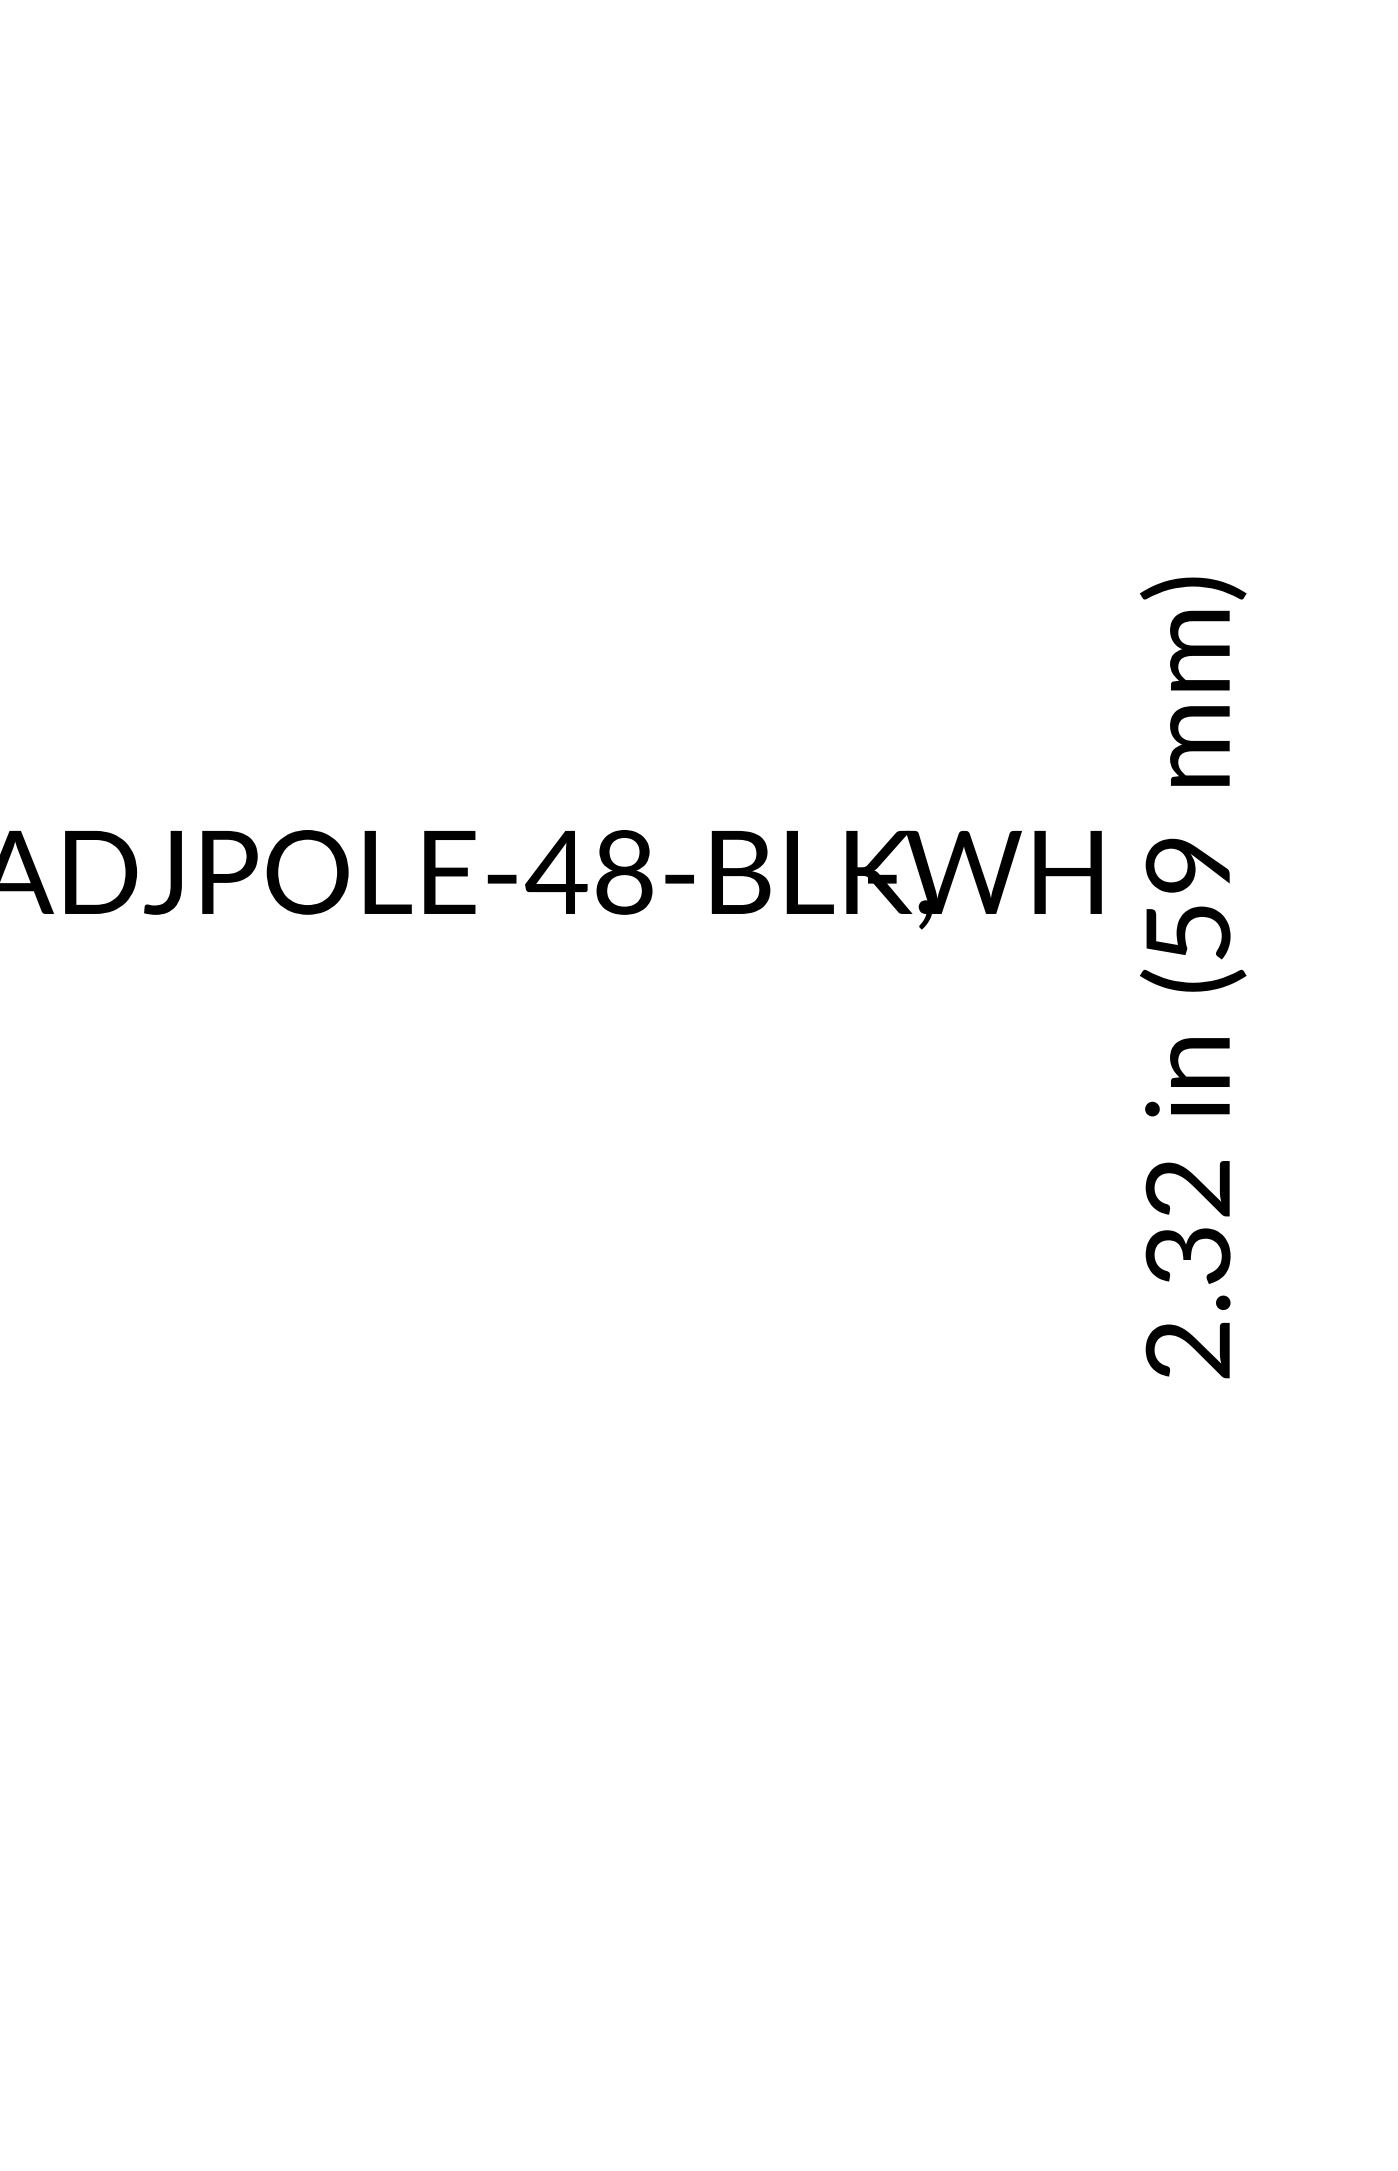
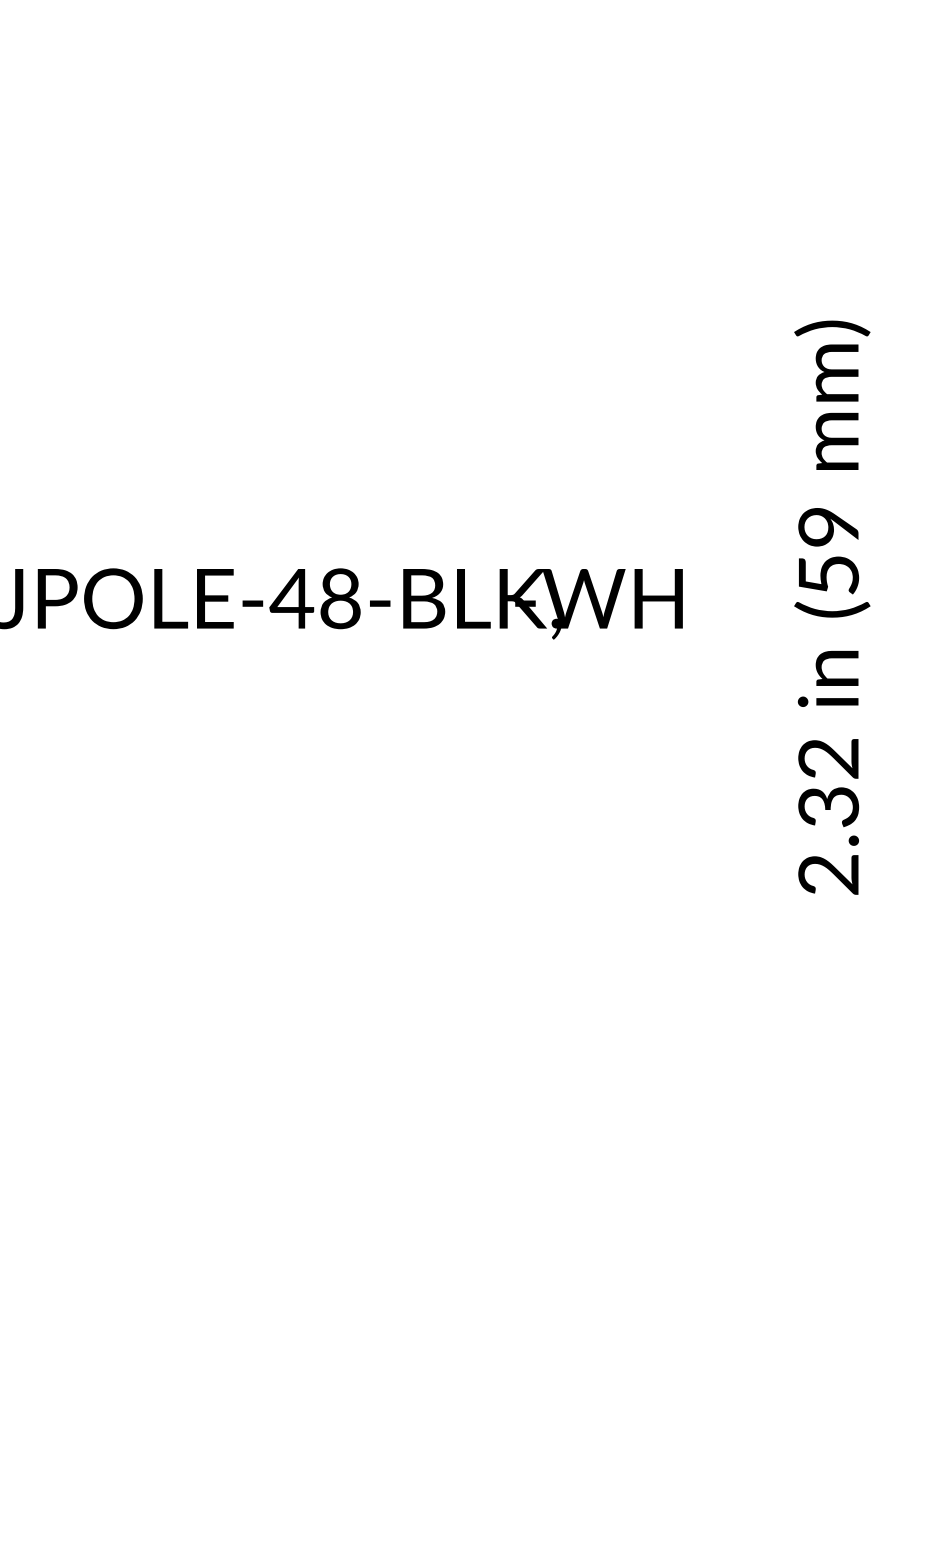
text: (1193, 977) -> (832, 607), moved

